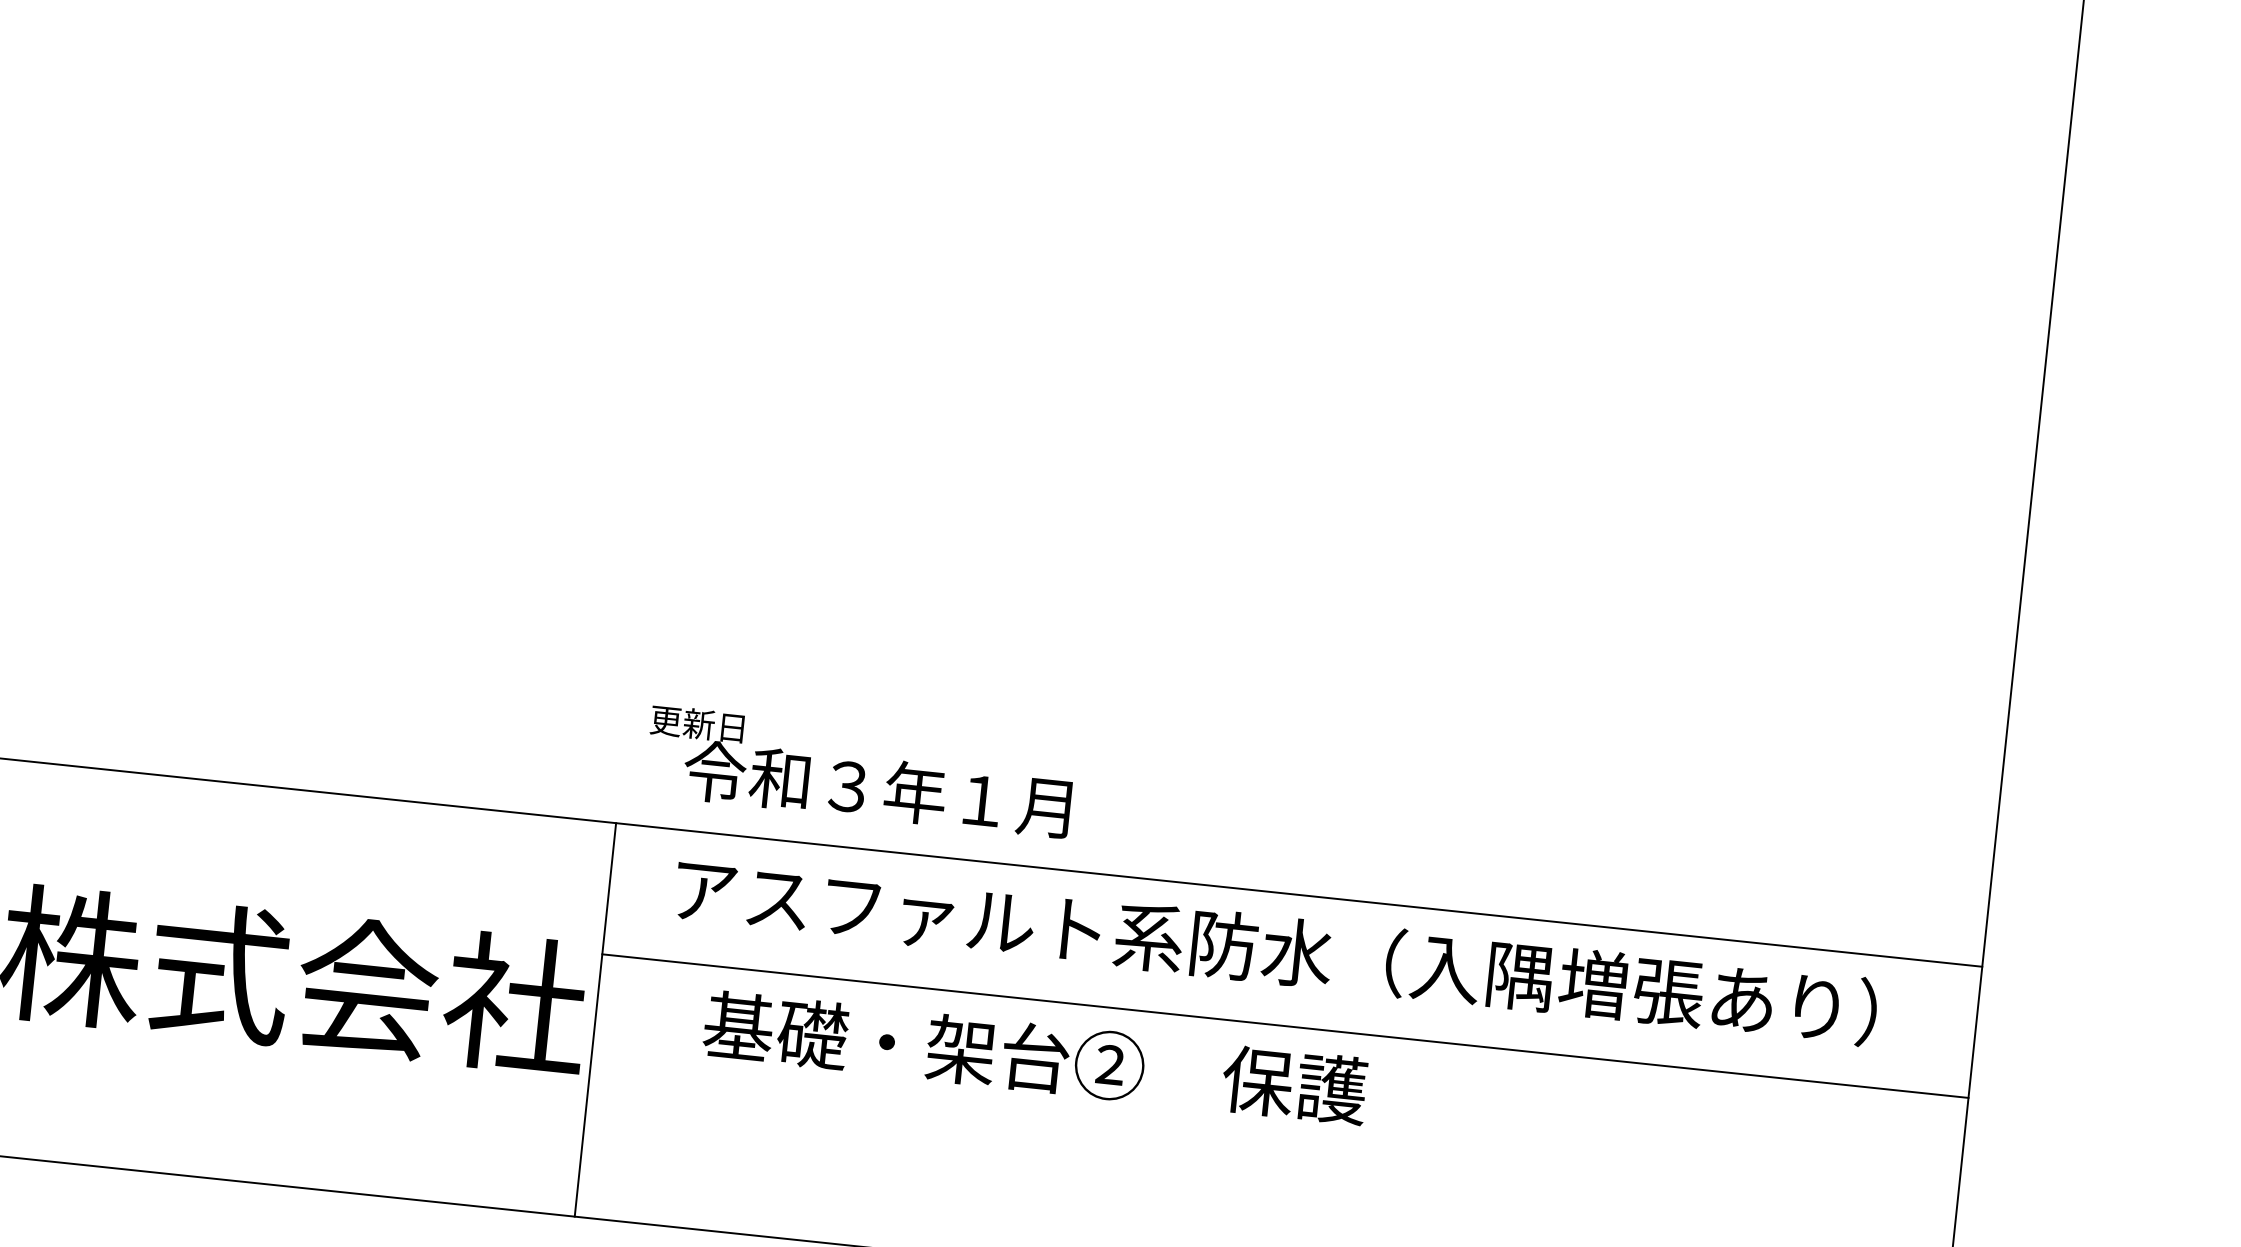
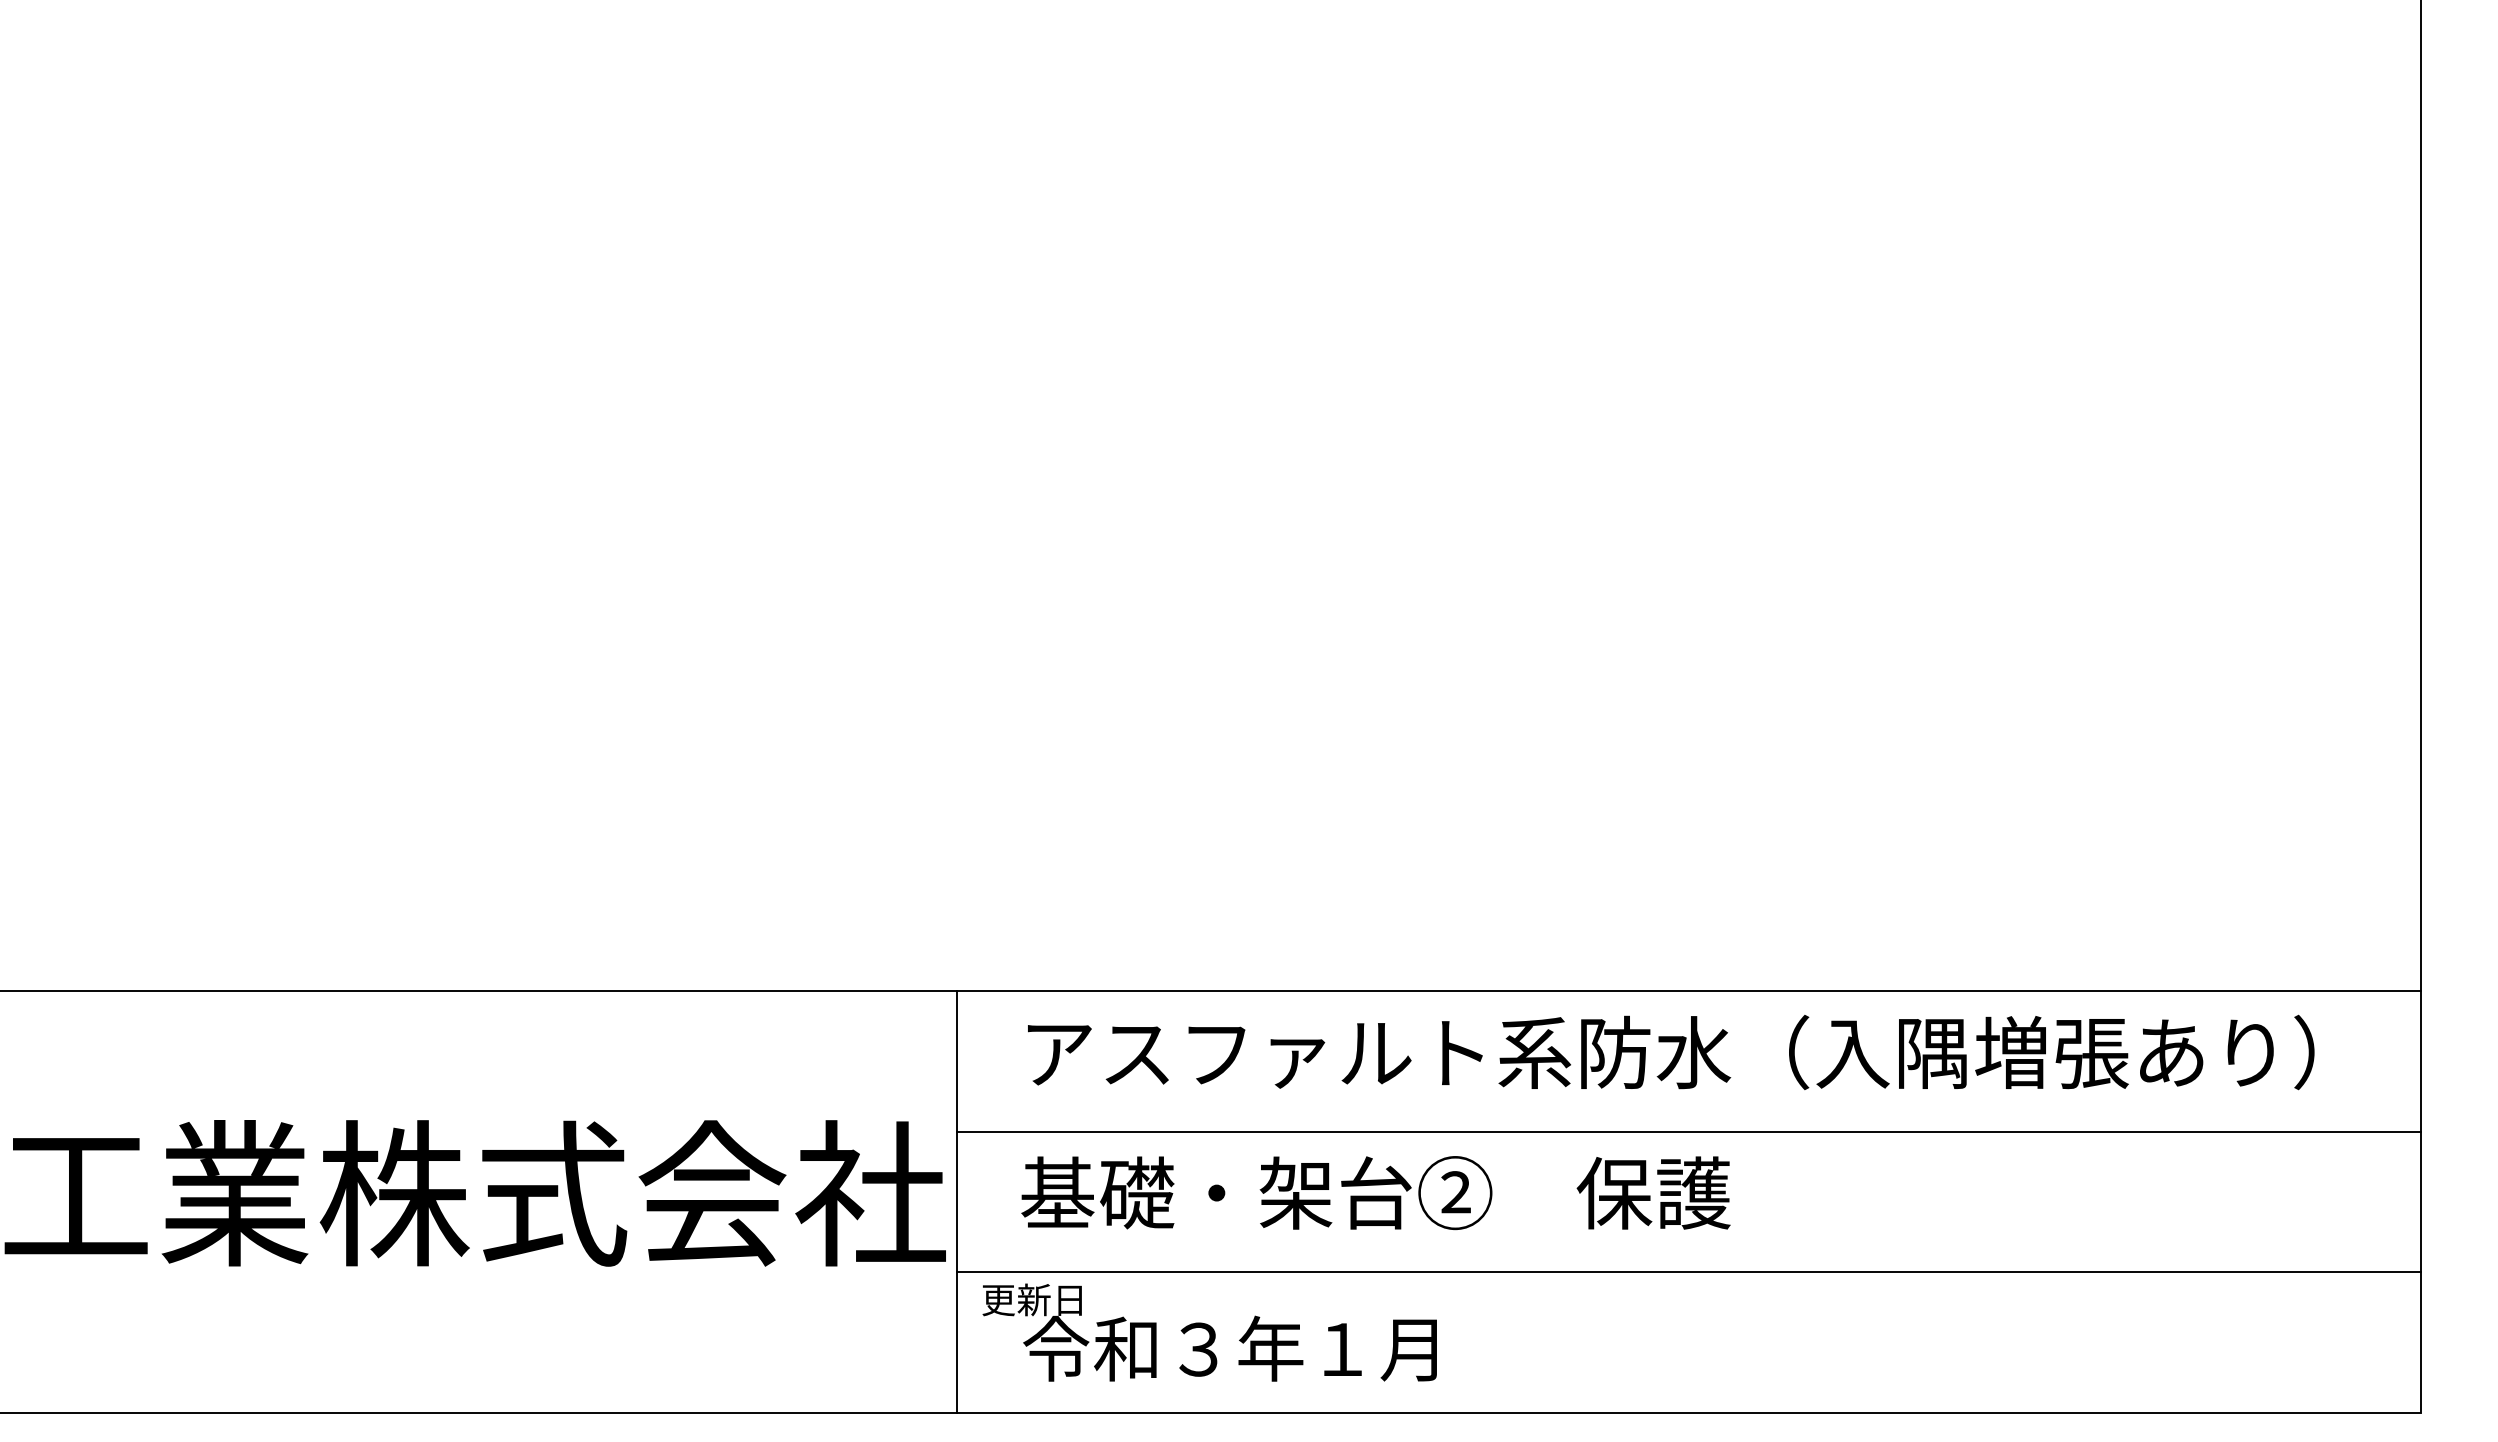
text: (859, 771) -> (1209, 1332), moved
text: (1035, 1058) -> (1375, 1193), moved
line: (1271, 1157) -> (1689, 1272), added

